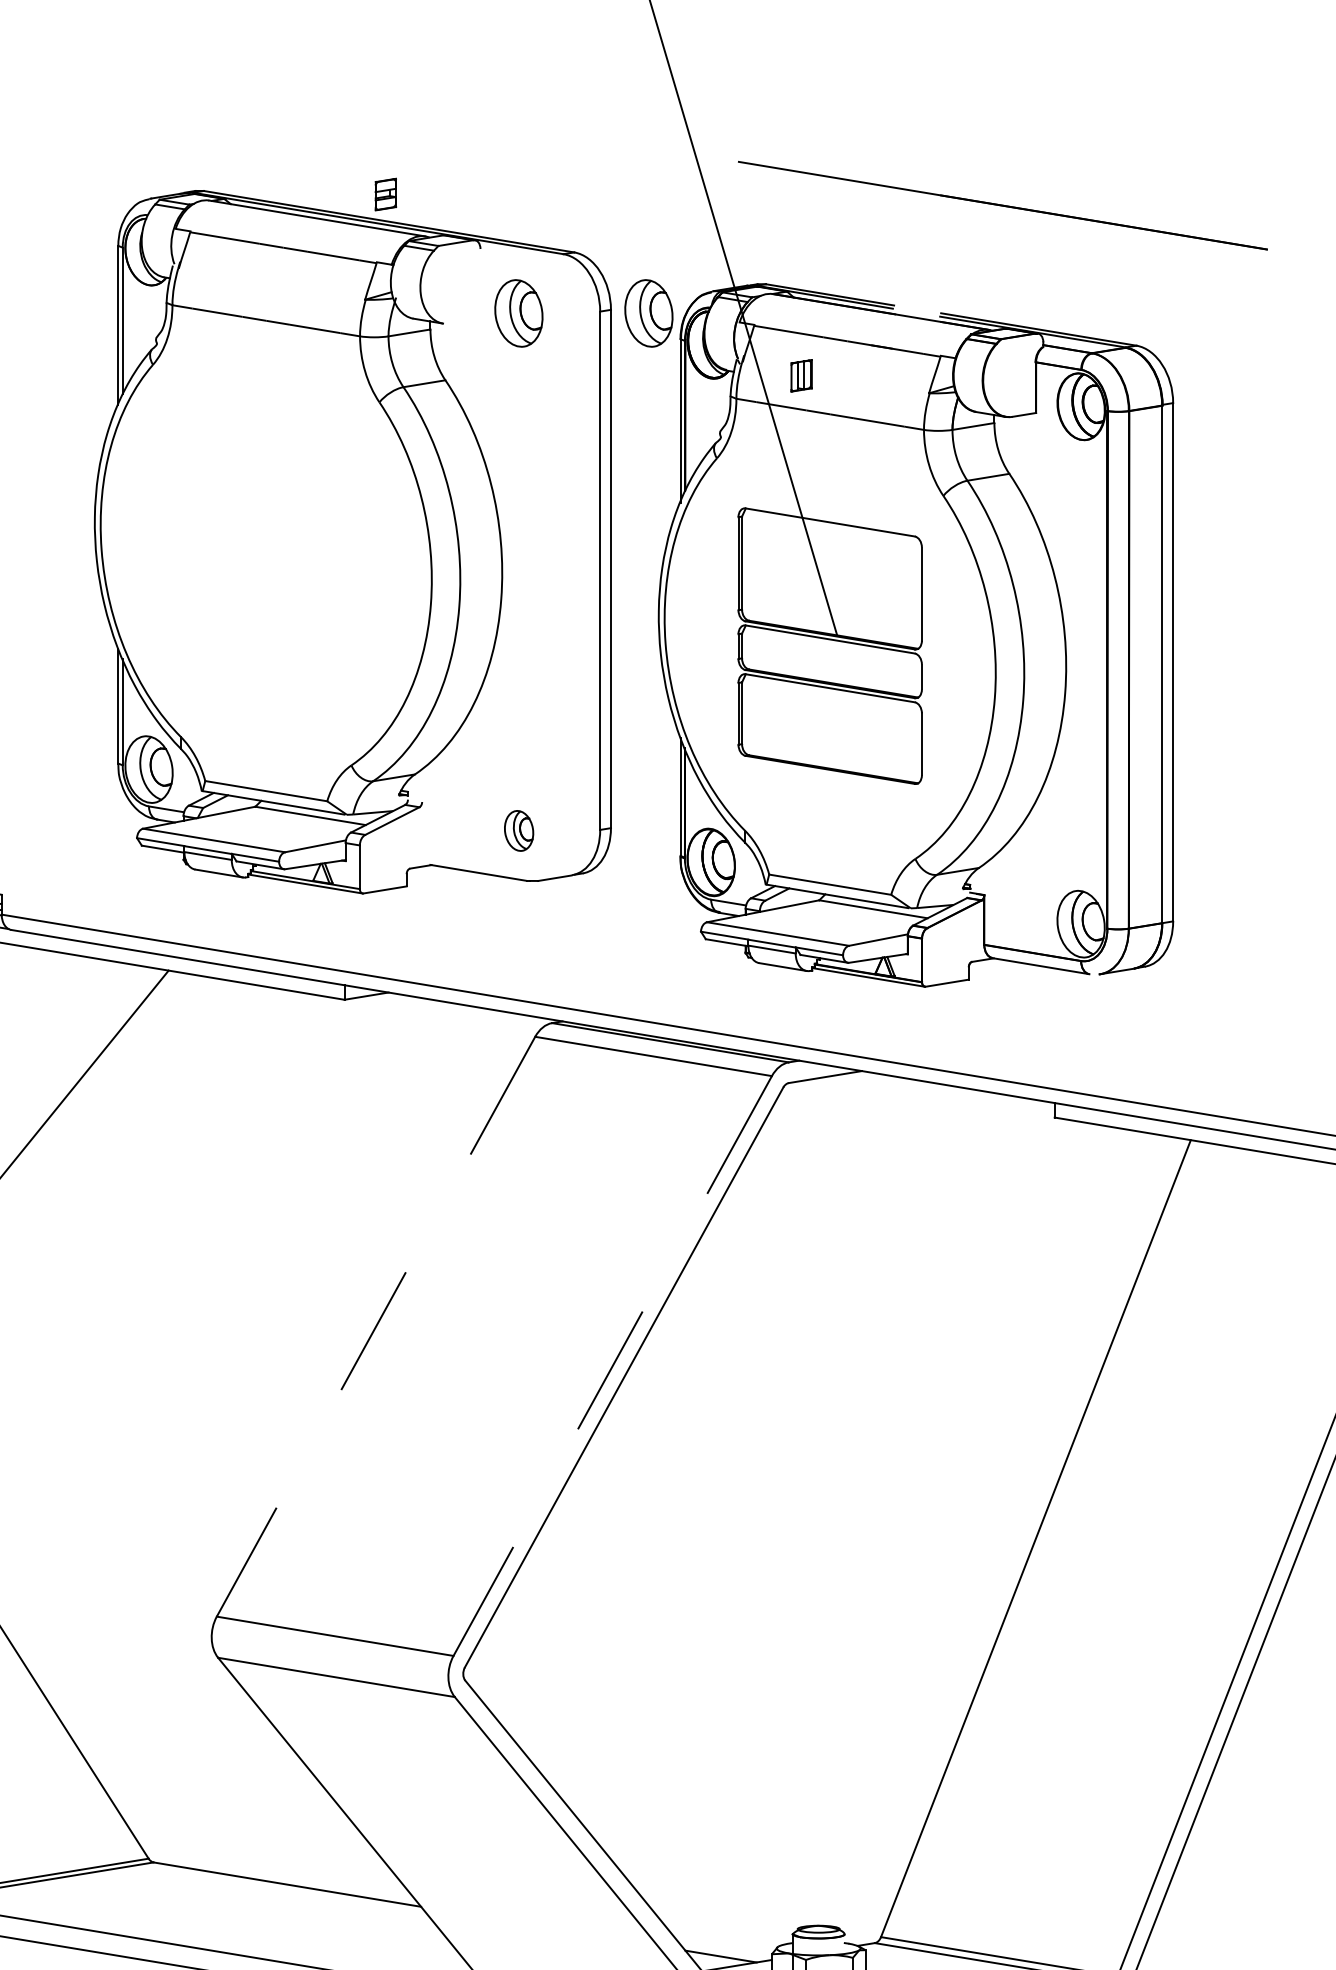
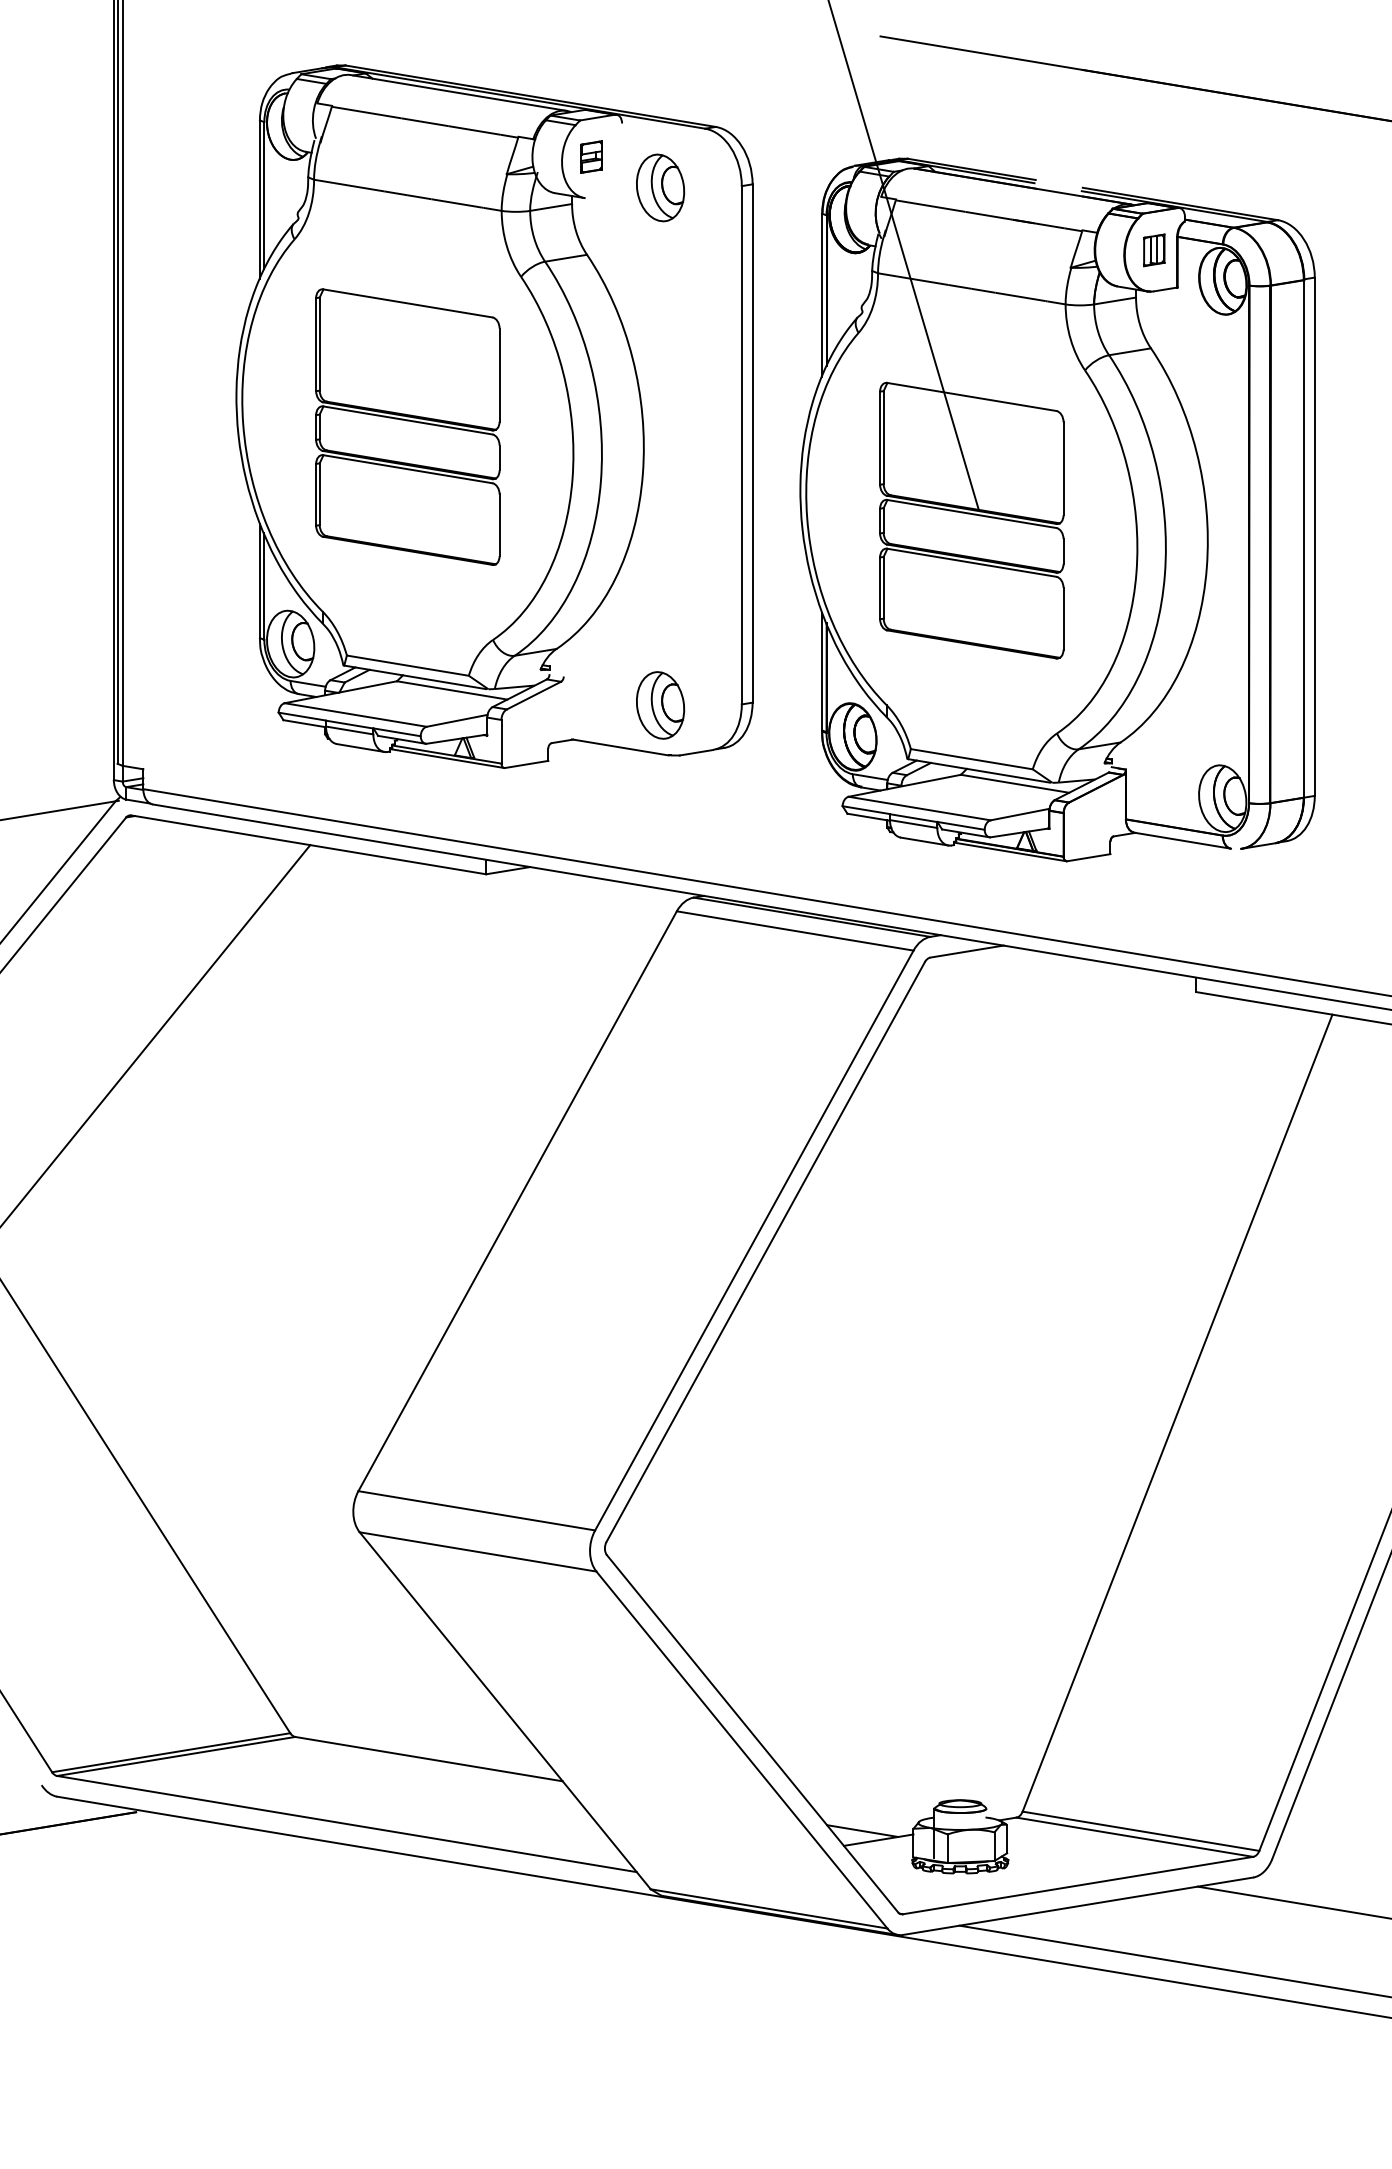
part: (385, 193) -> (591, 156), moved
part: (648, 312) -> (790, 187), removed
part: (801, 375) -> (1154, 250), moved
part: (265, 551) -> (407, 426), added
part: (518, 830) -> (660, 705), size x1.67
line: (375, 1326) -> (517, 1201), dashed -> solid
line: (612, 1365) -> (754, 1240), dashed -> solid

